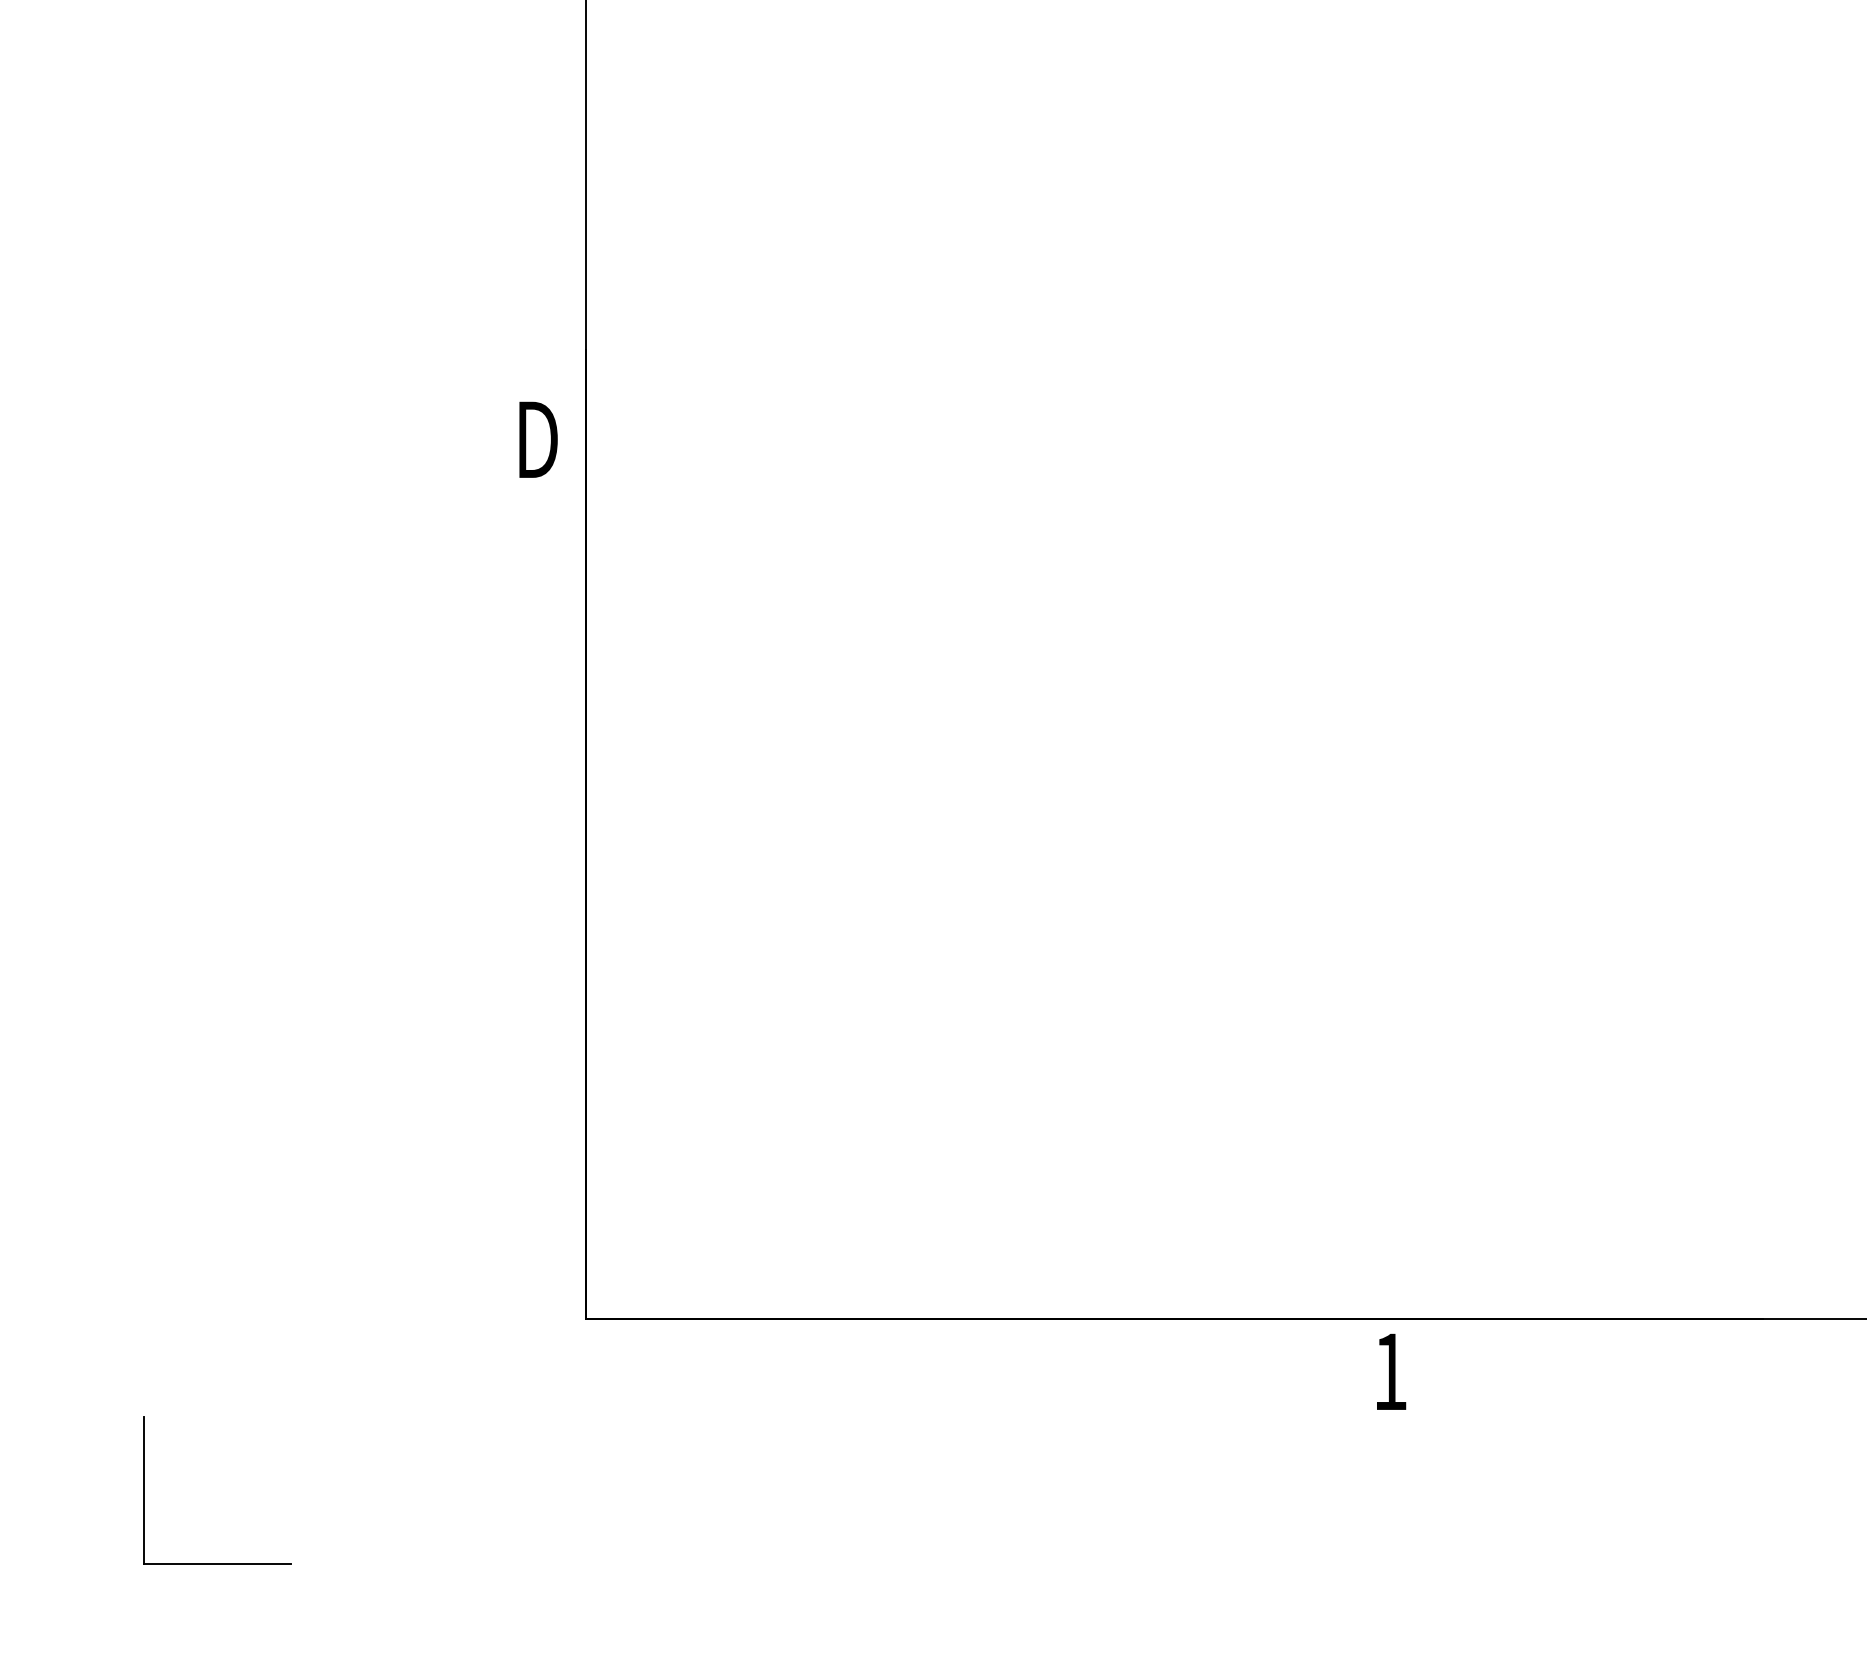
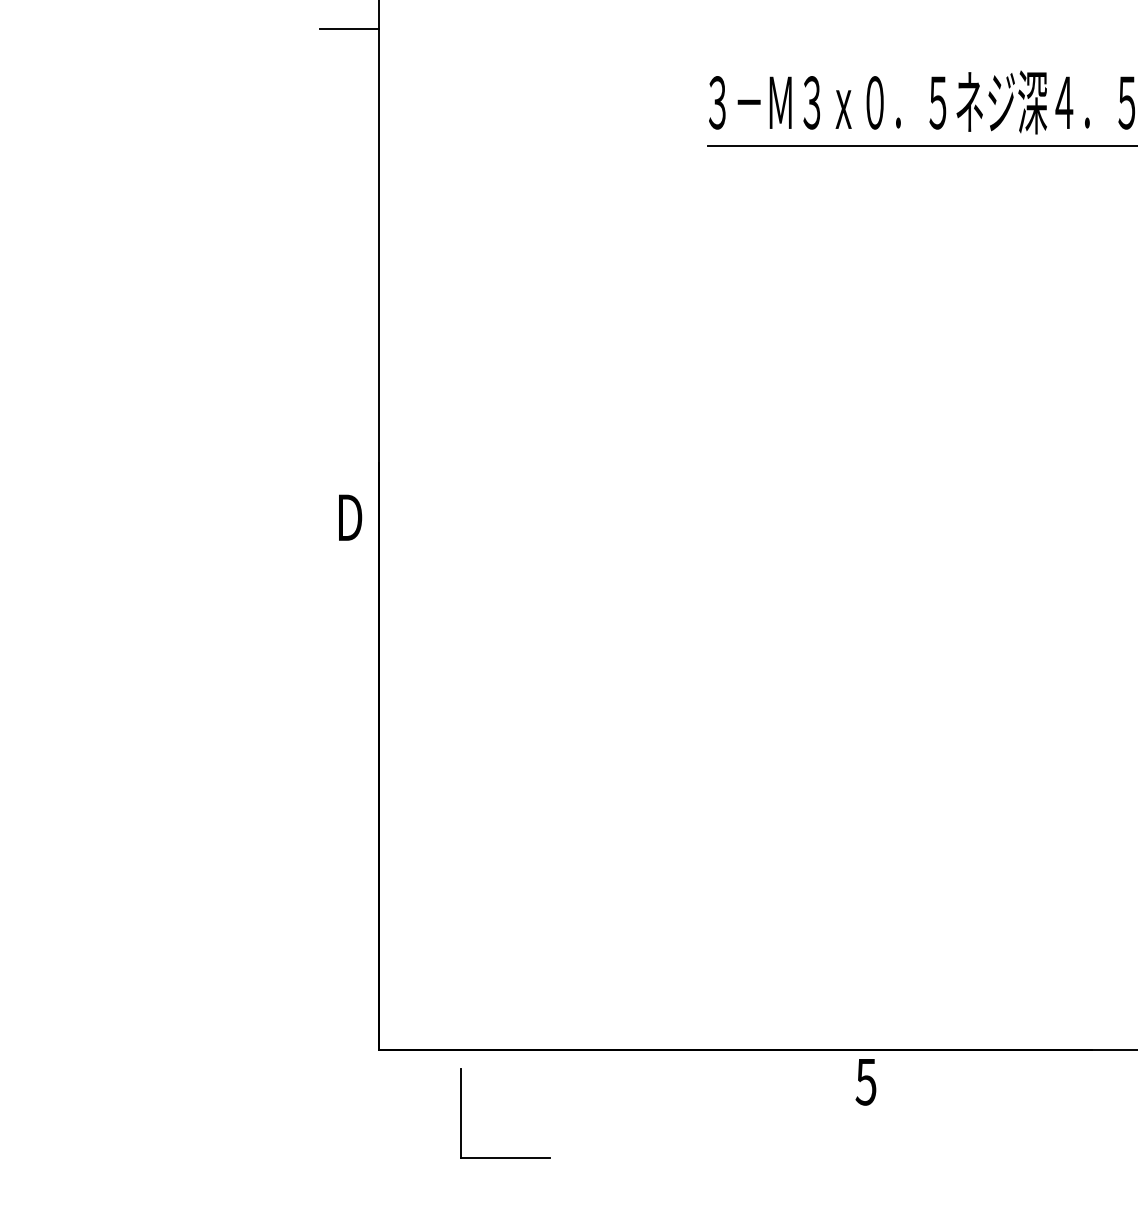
text: (1389, 1372) -> (865, 1082), 1 -> 5
part: (145, 1489) -> (461, 1113), moved

